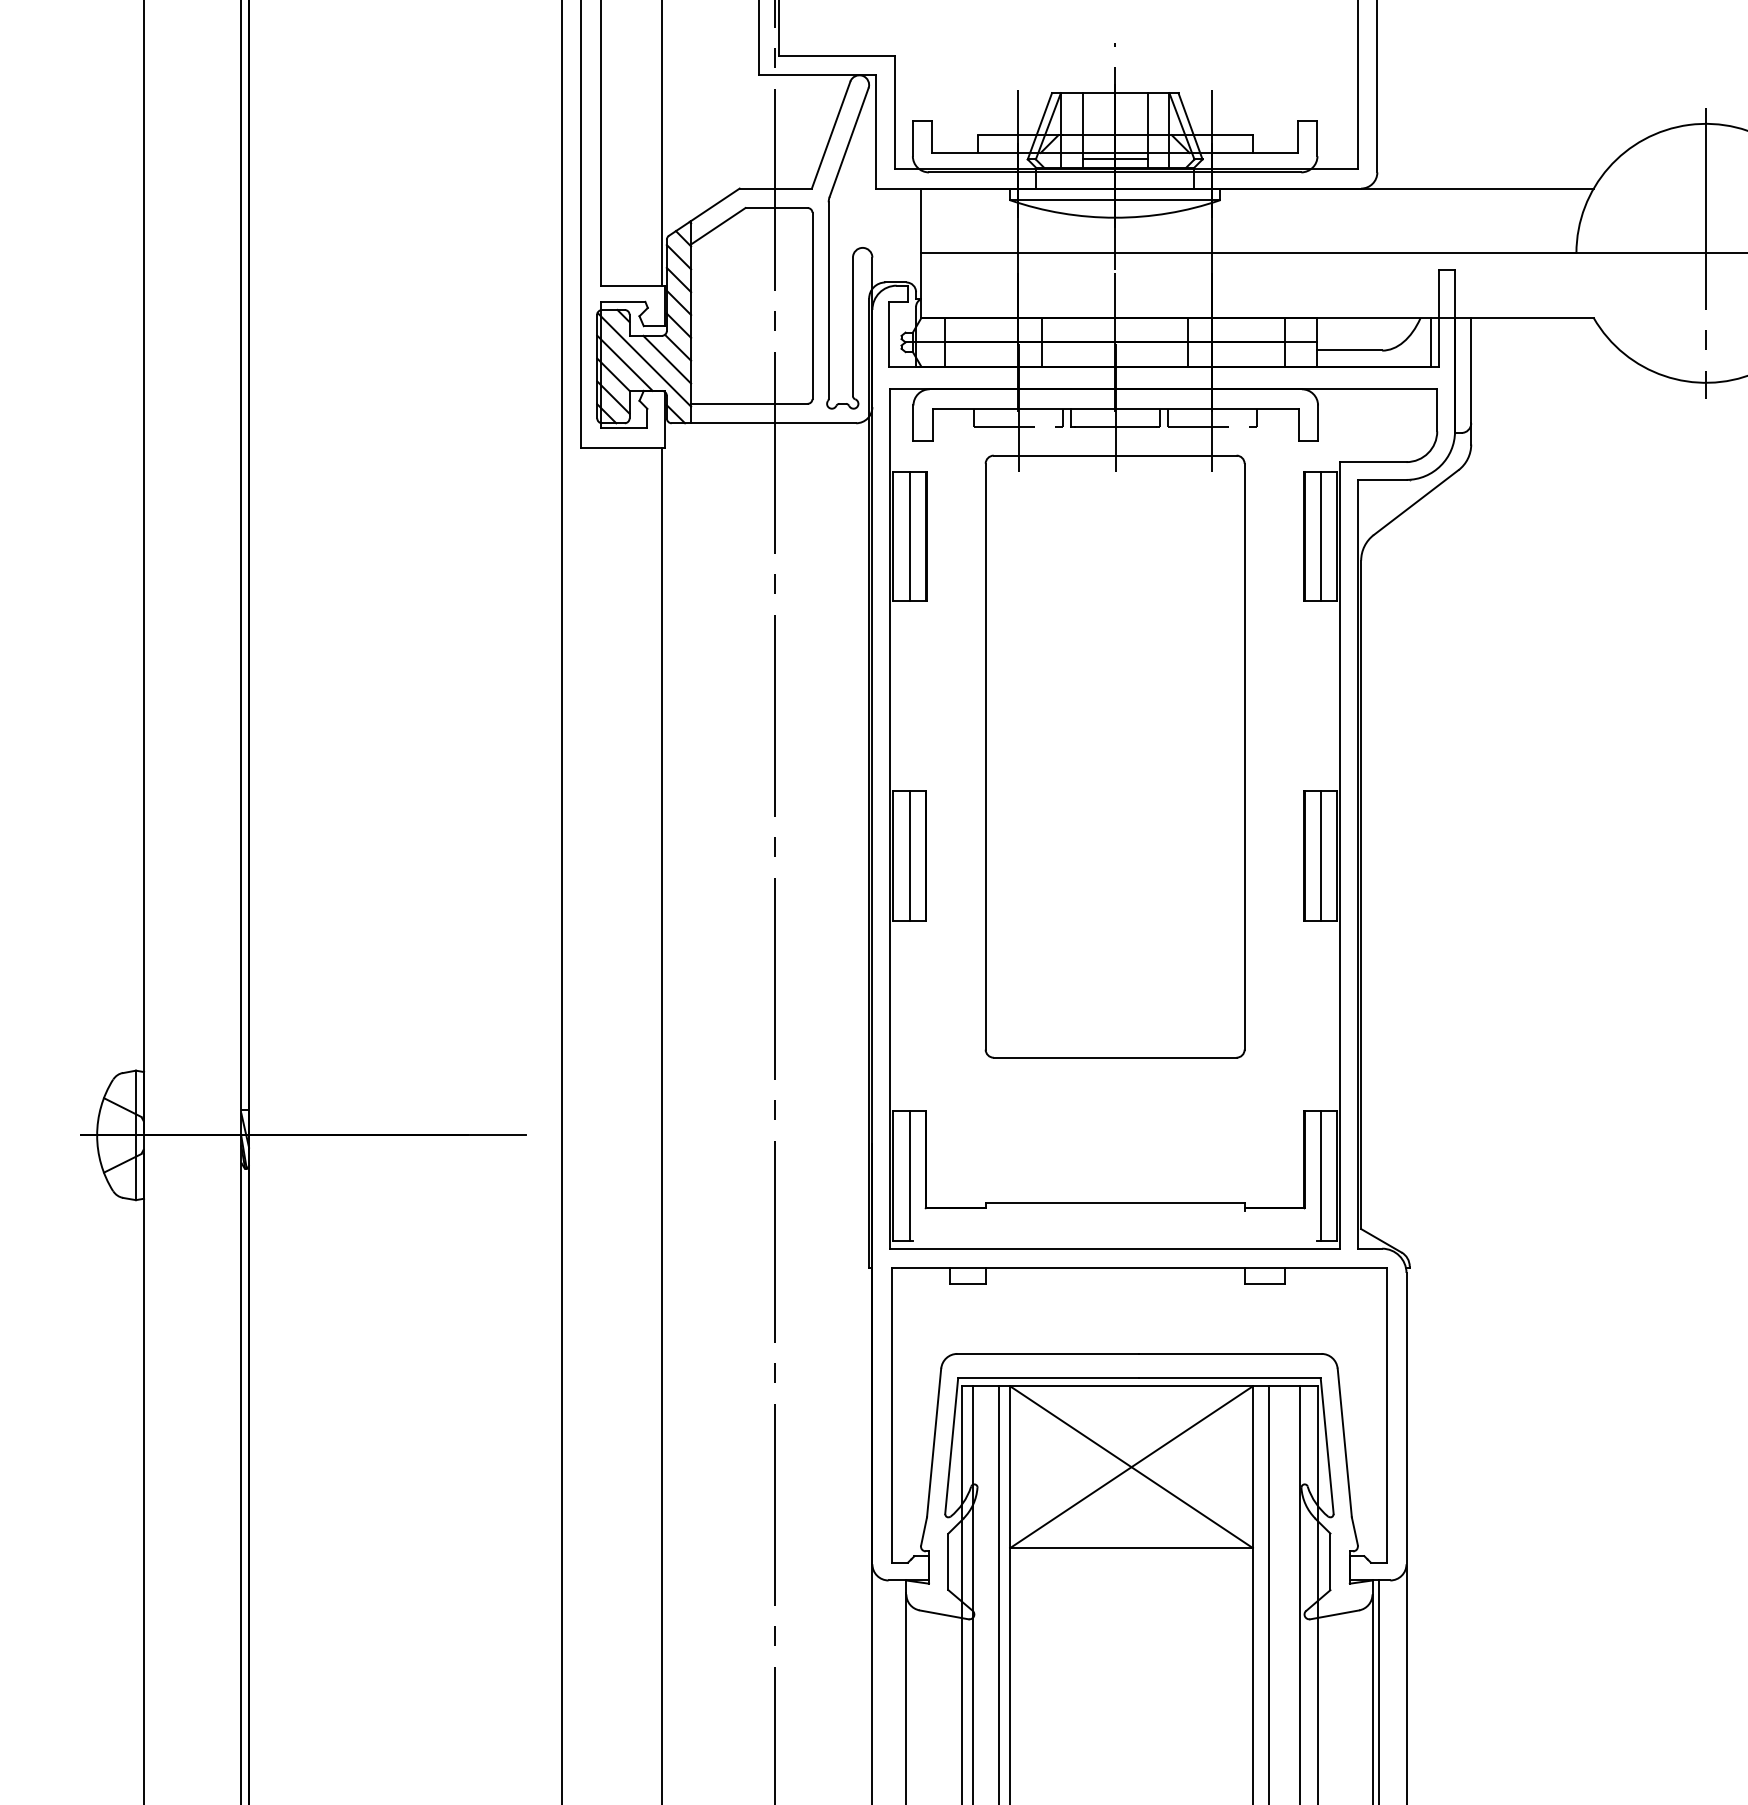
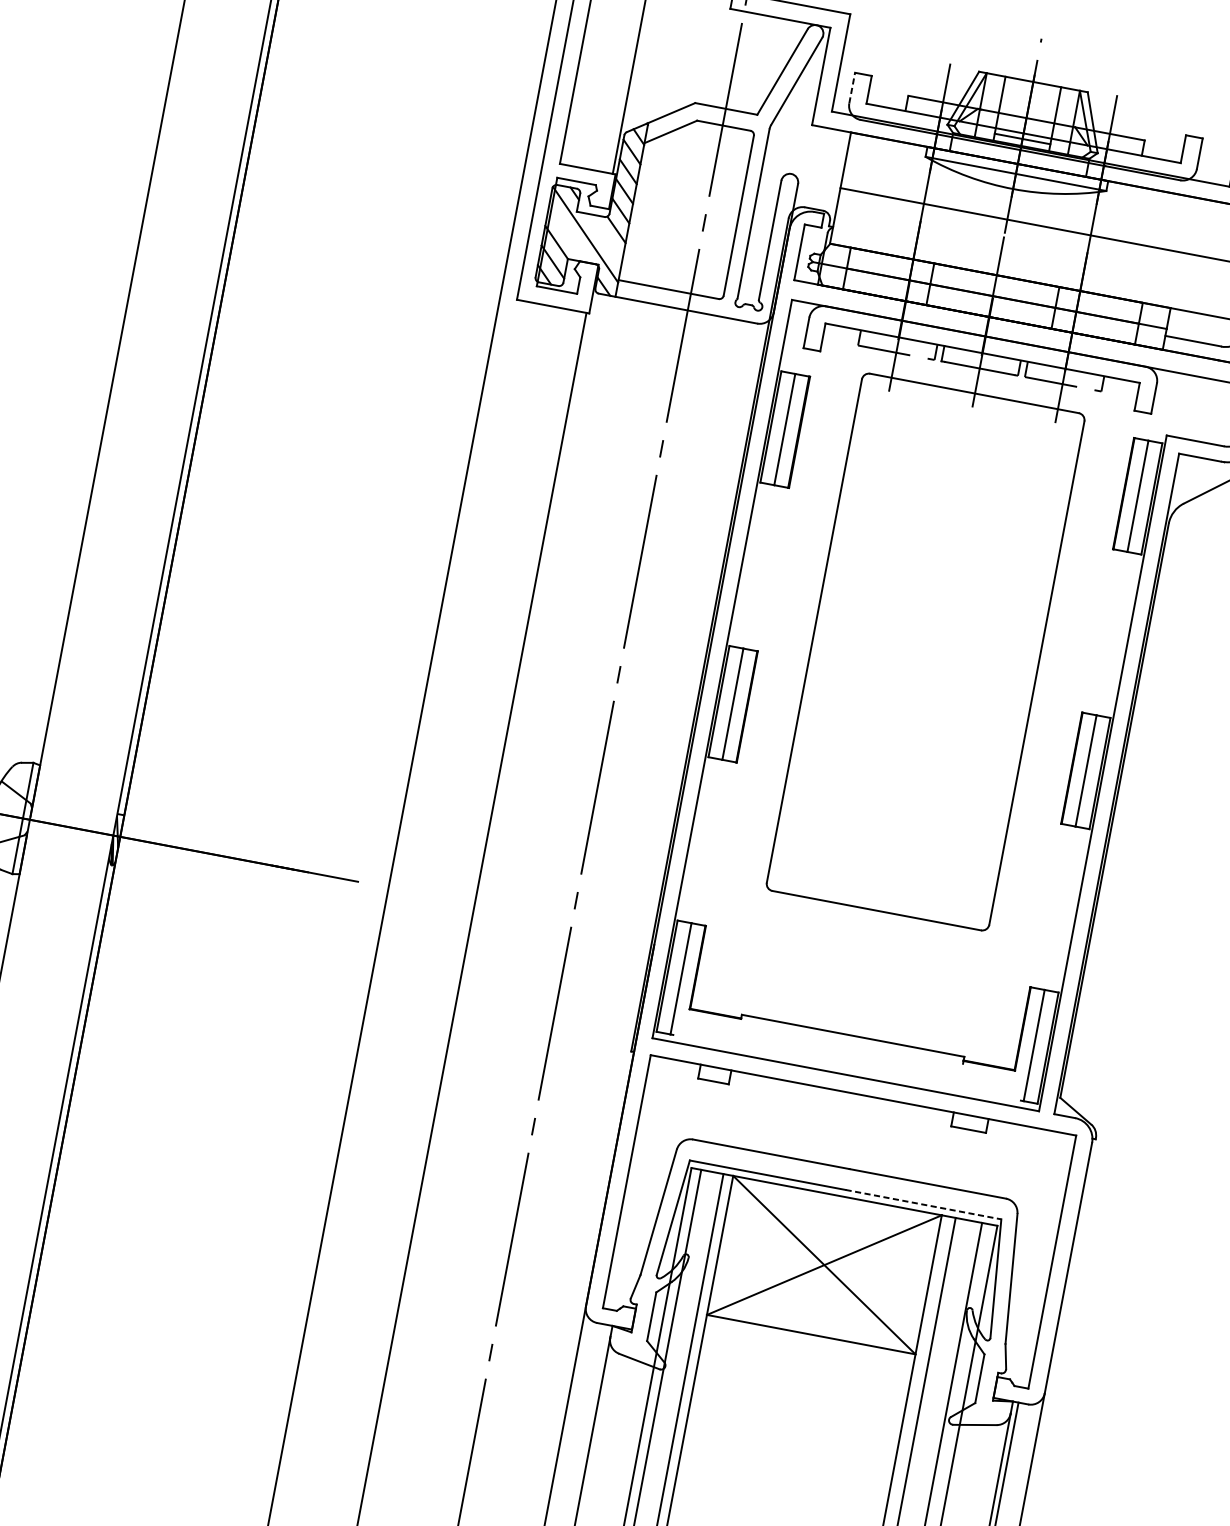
line: (912, 138) -> (851, 88), solid -> dashed
line: (667, 359) -> (605, 238), removed
line: (624, 362) -> (568, 233), removed
line: (1230, 1378) -> (923, 1204), solid -> dashed

